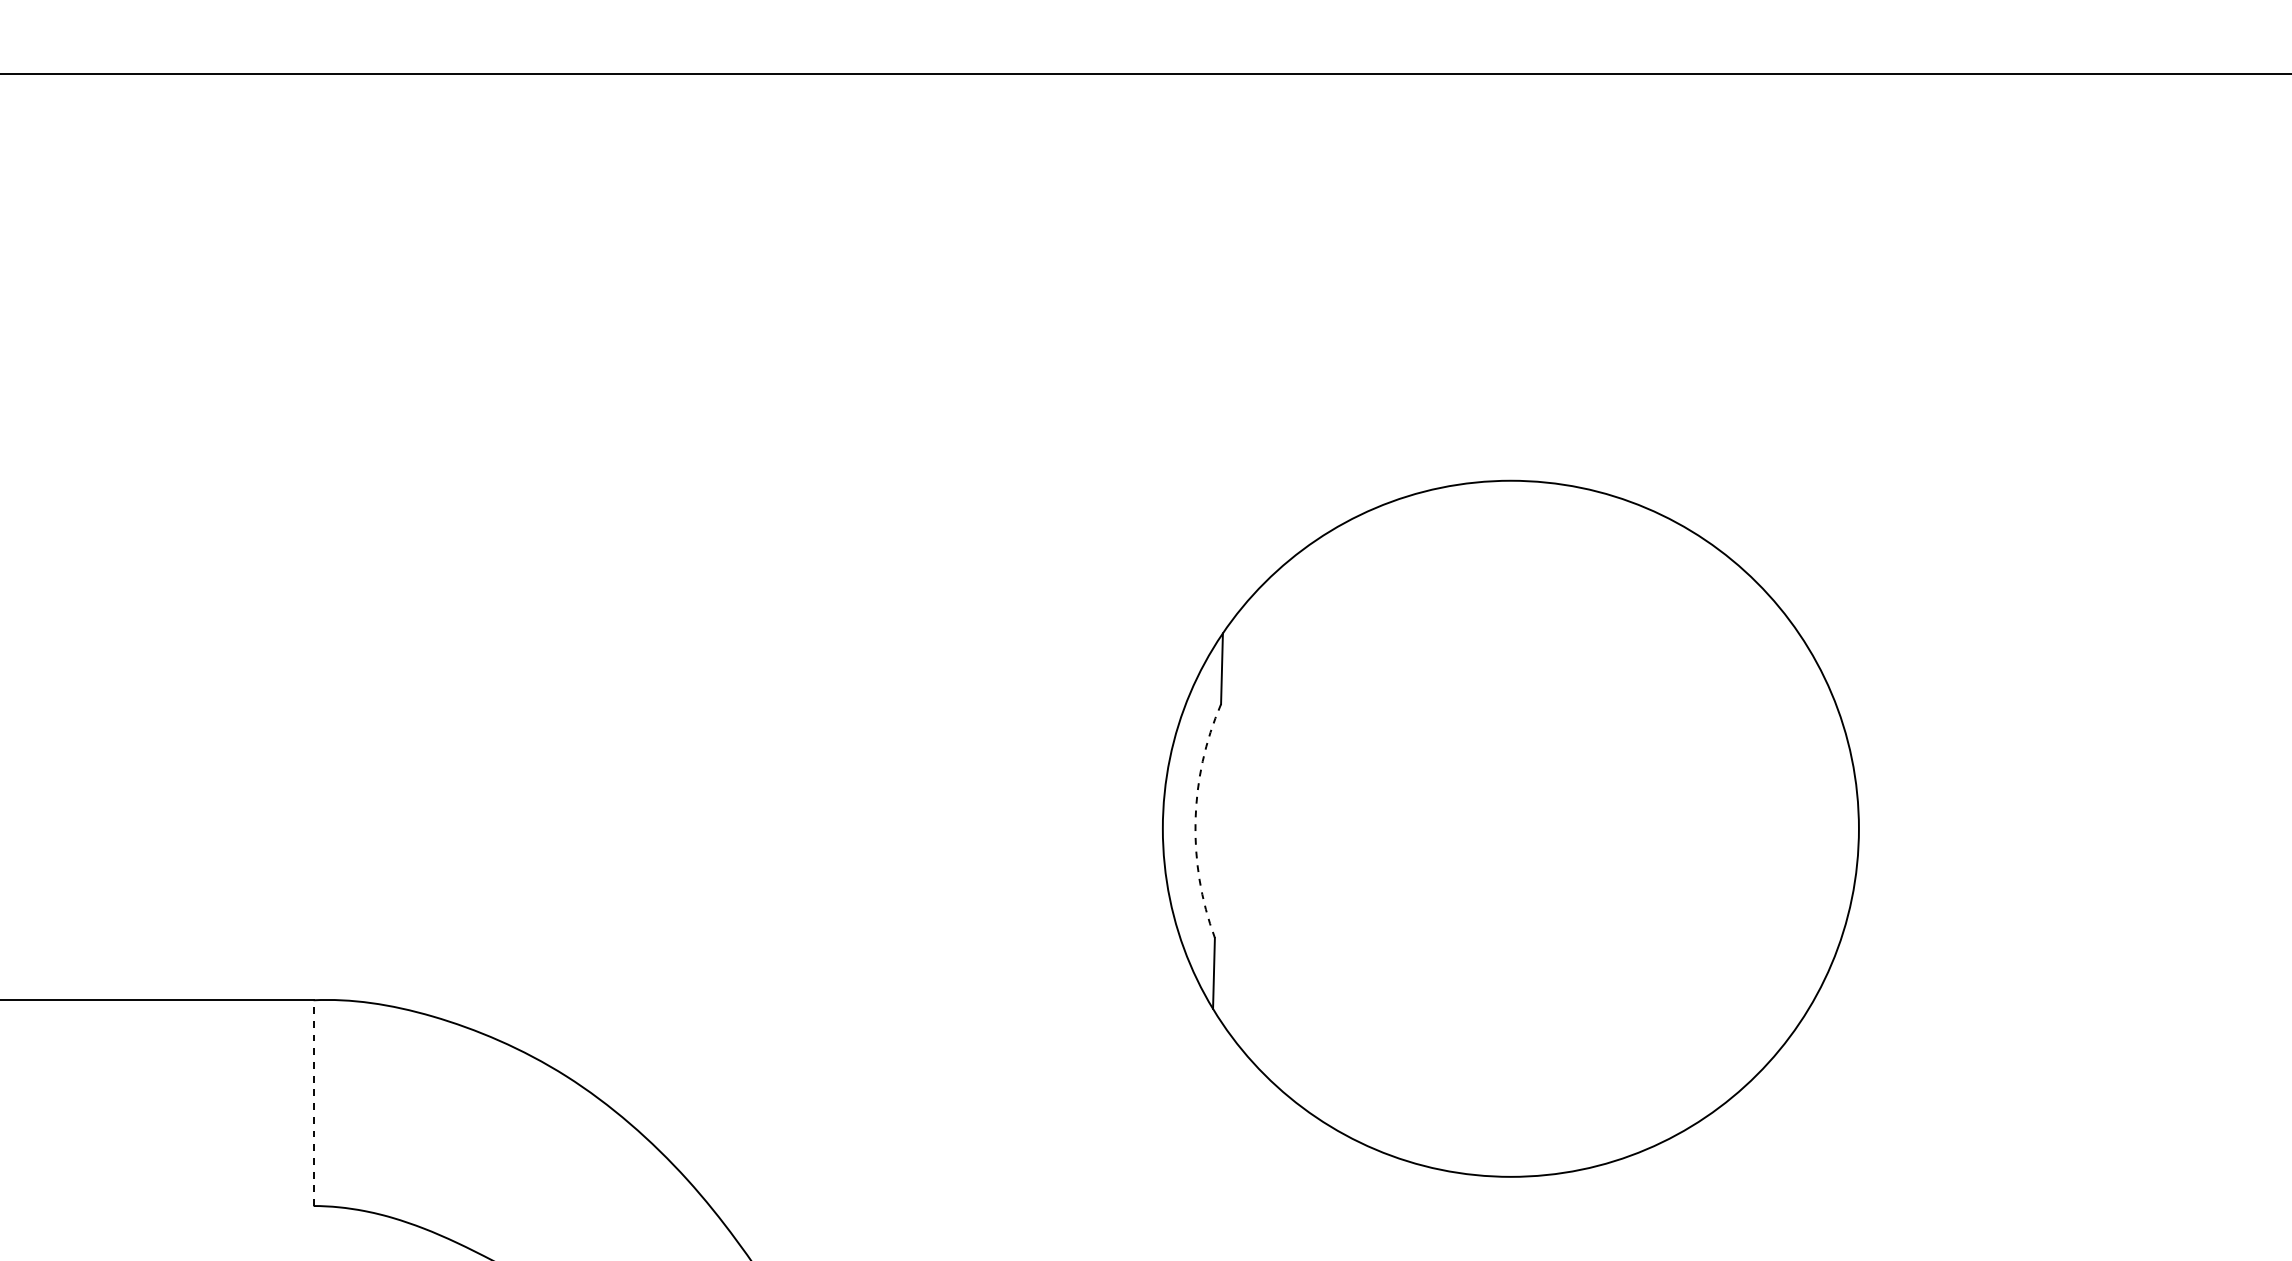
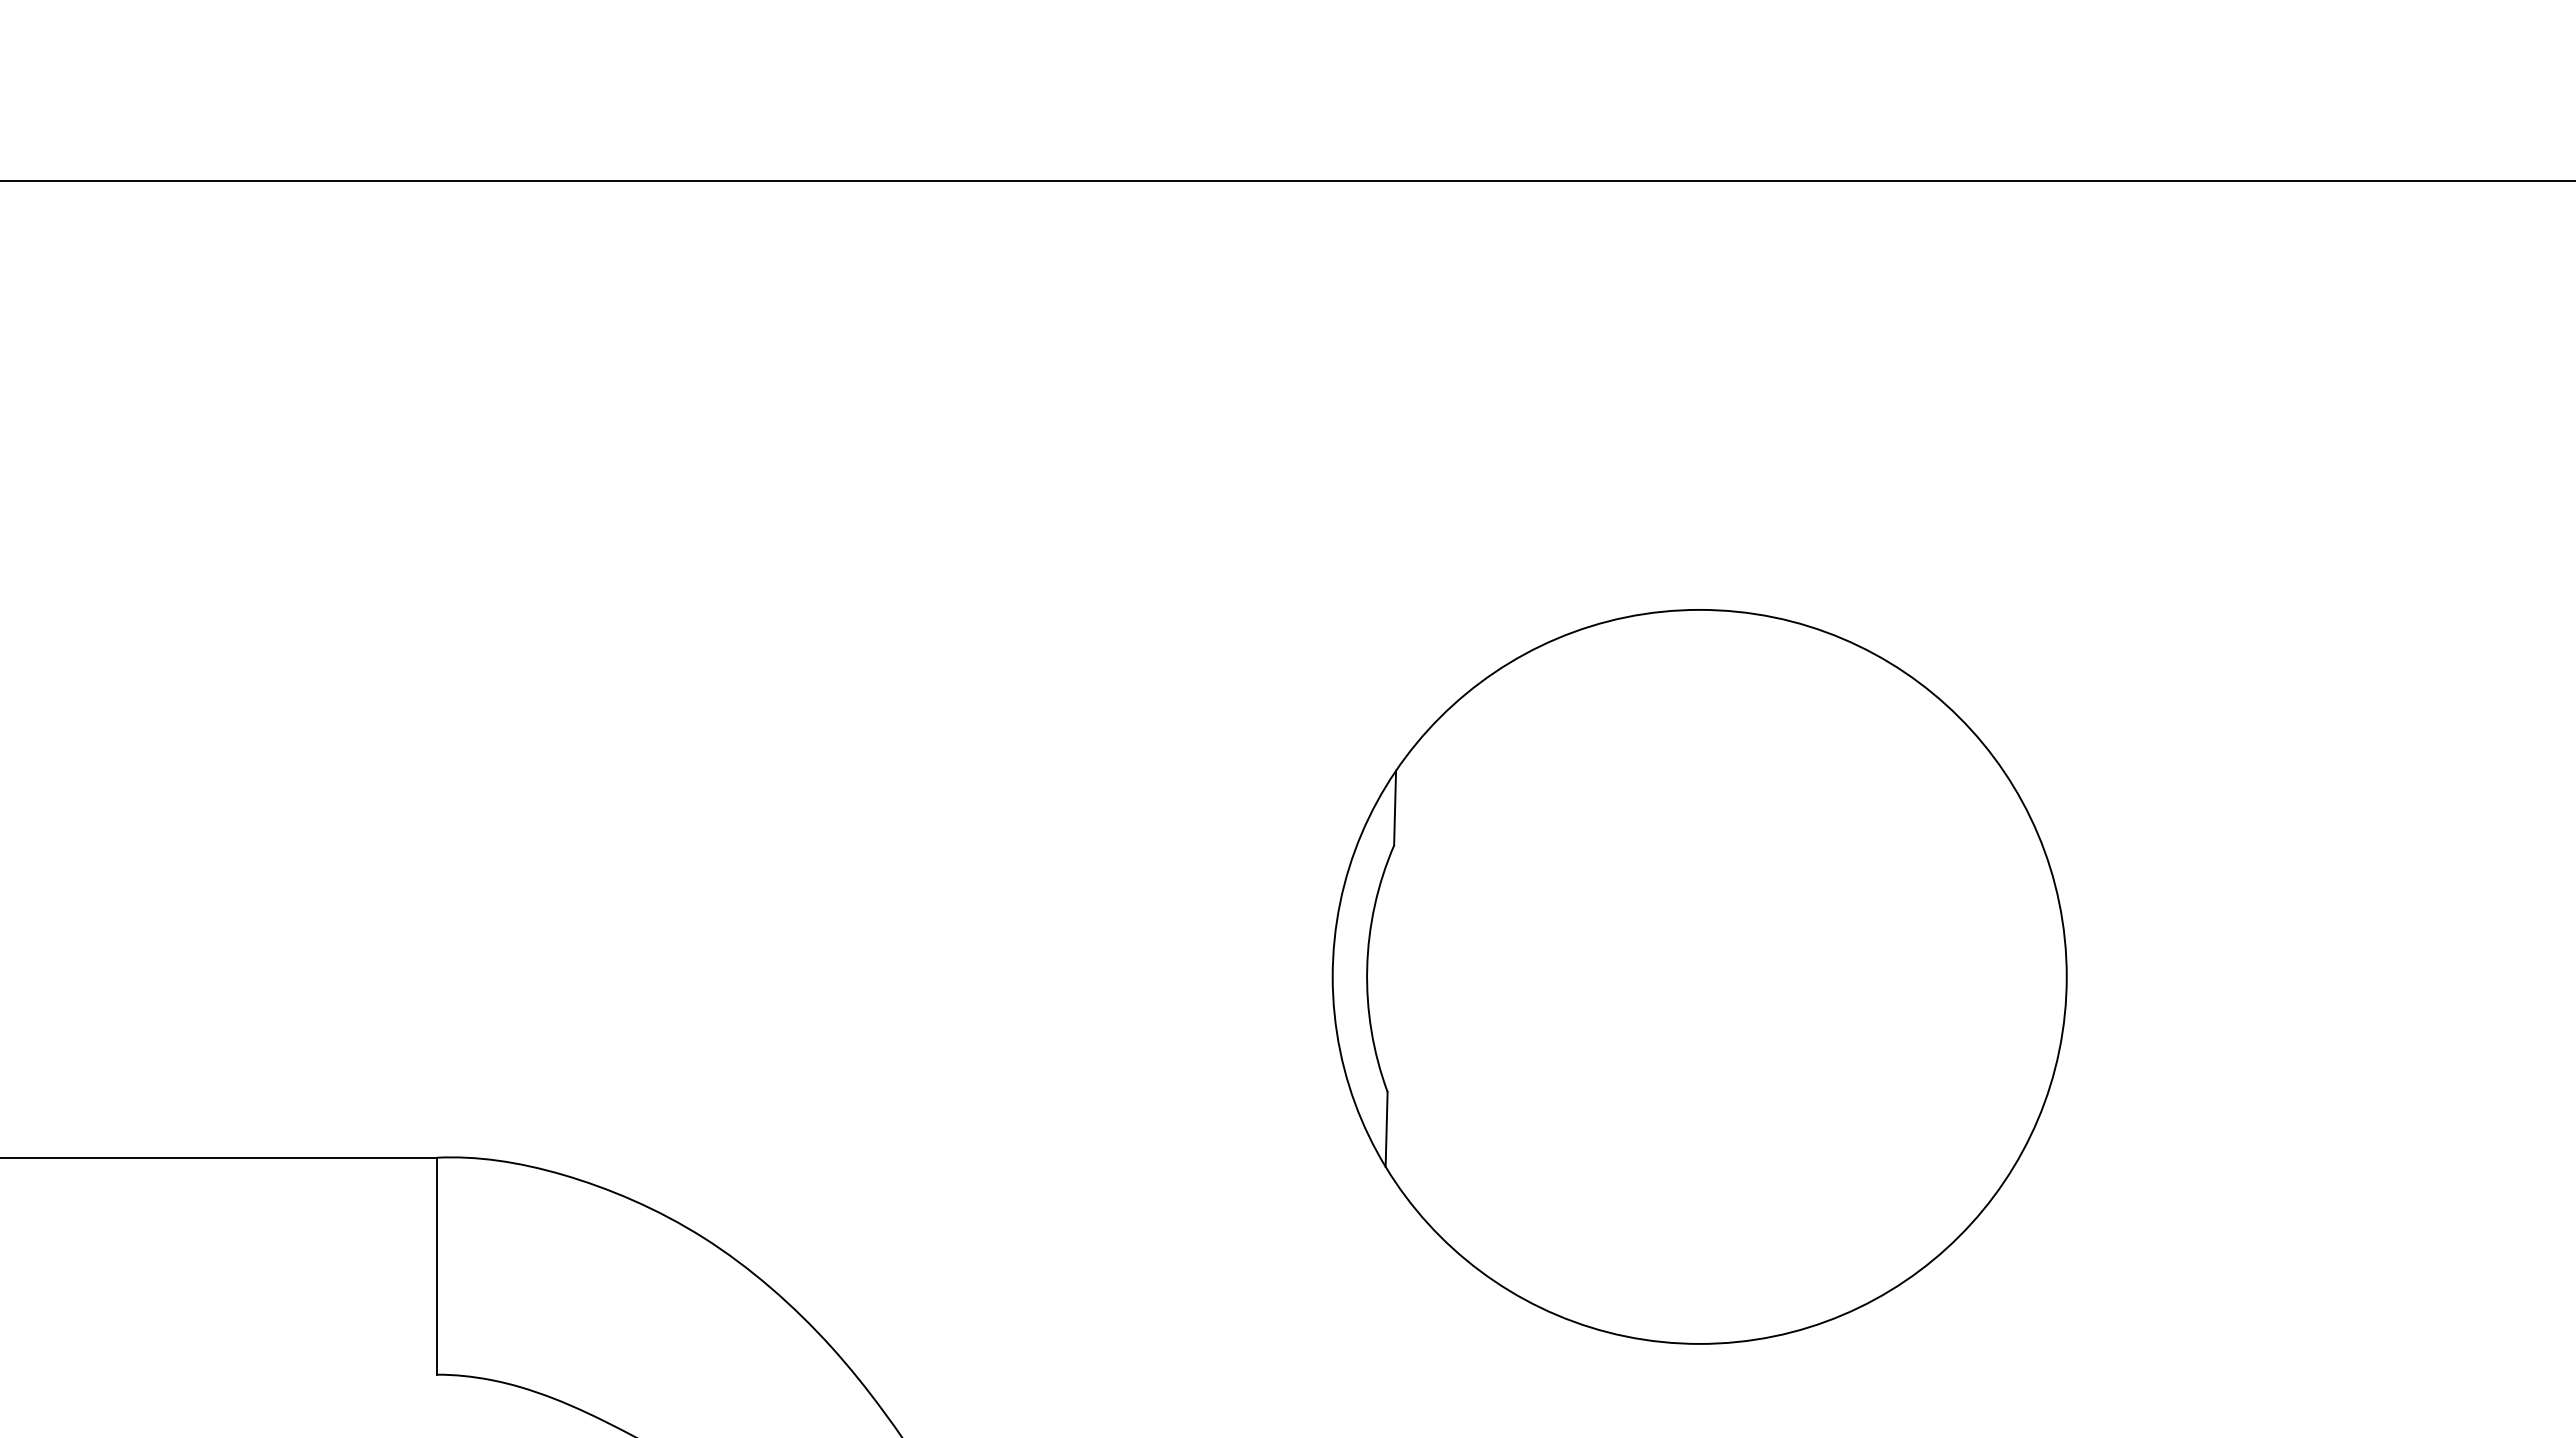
arc: (1195, 820) -> (1367, 968), dashed -> solid
line: (313, 1102) -> (437, 1265), dashed -> solid

